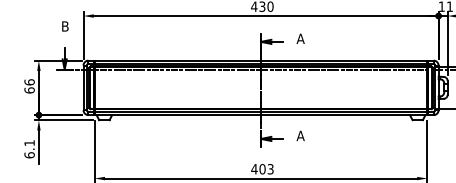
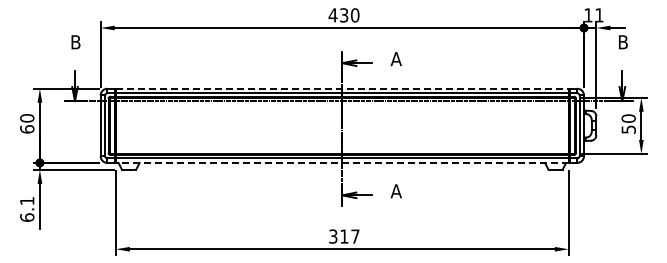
line: (261, 60) -> (342, 88), solid -> dashed
text: (29, 82) -> (27, 118), 66 -> 60
line: (261, 114) -> (342, 162), solid -> dashed
text: (261, 169) -> (343, 236), 403 -> 317

